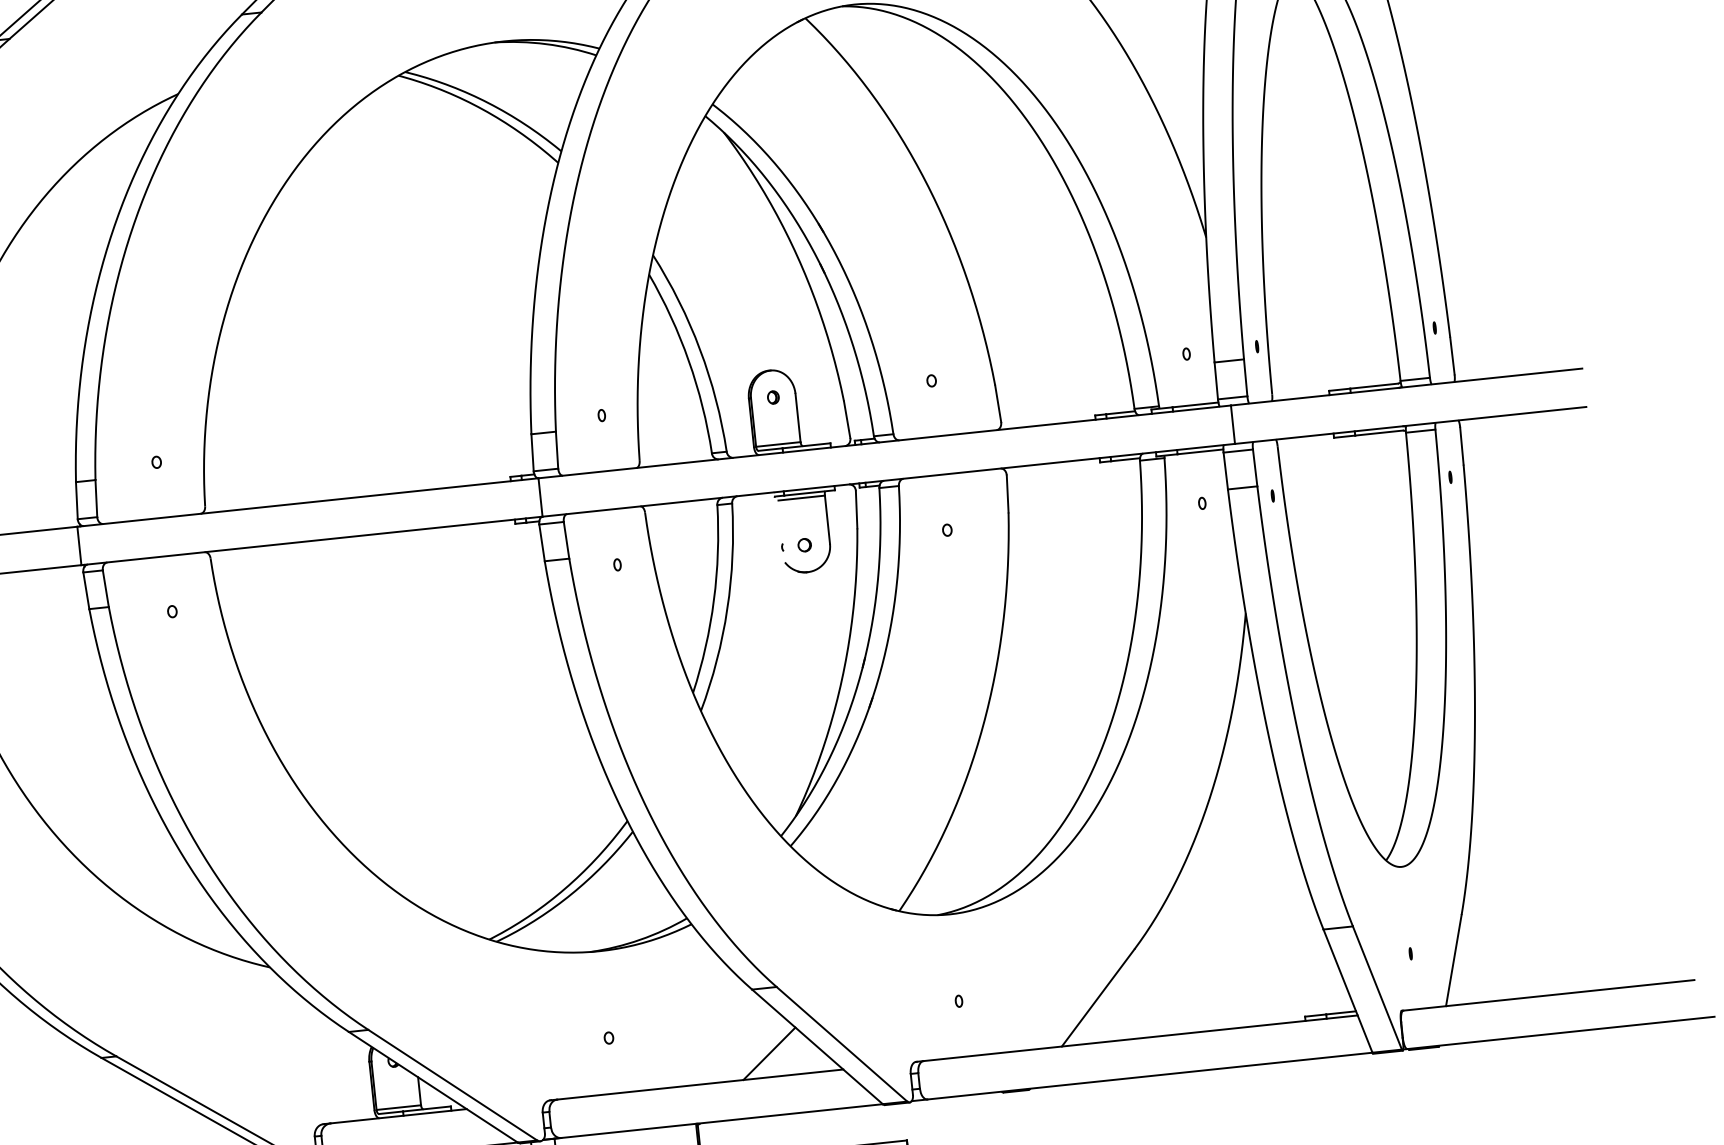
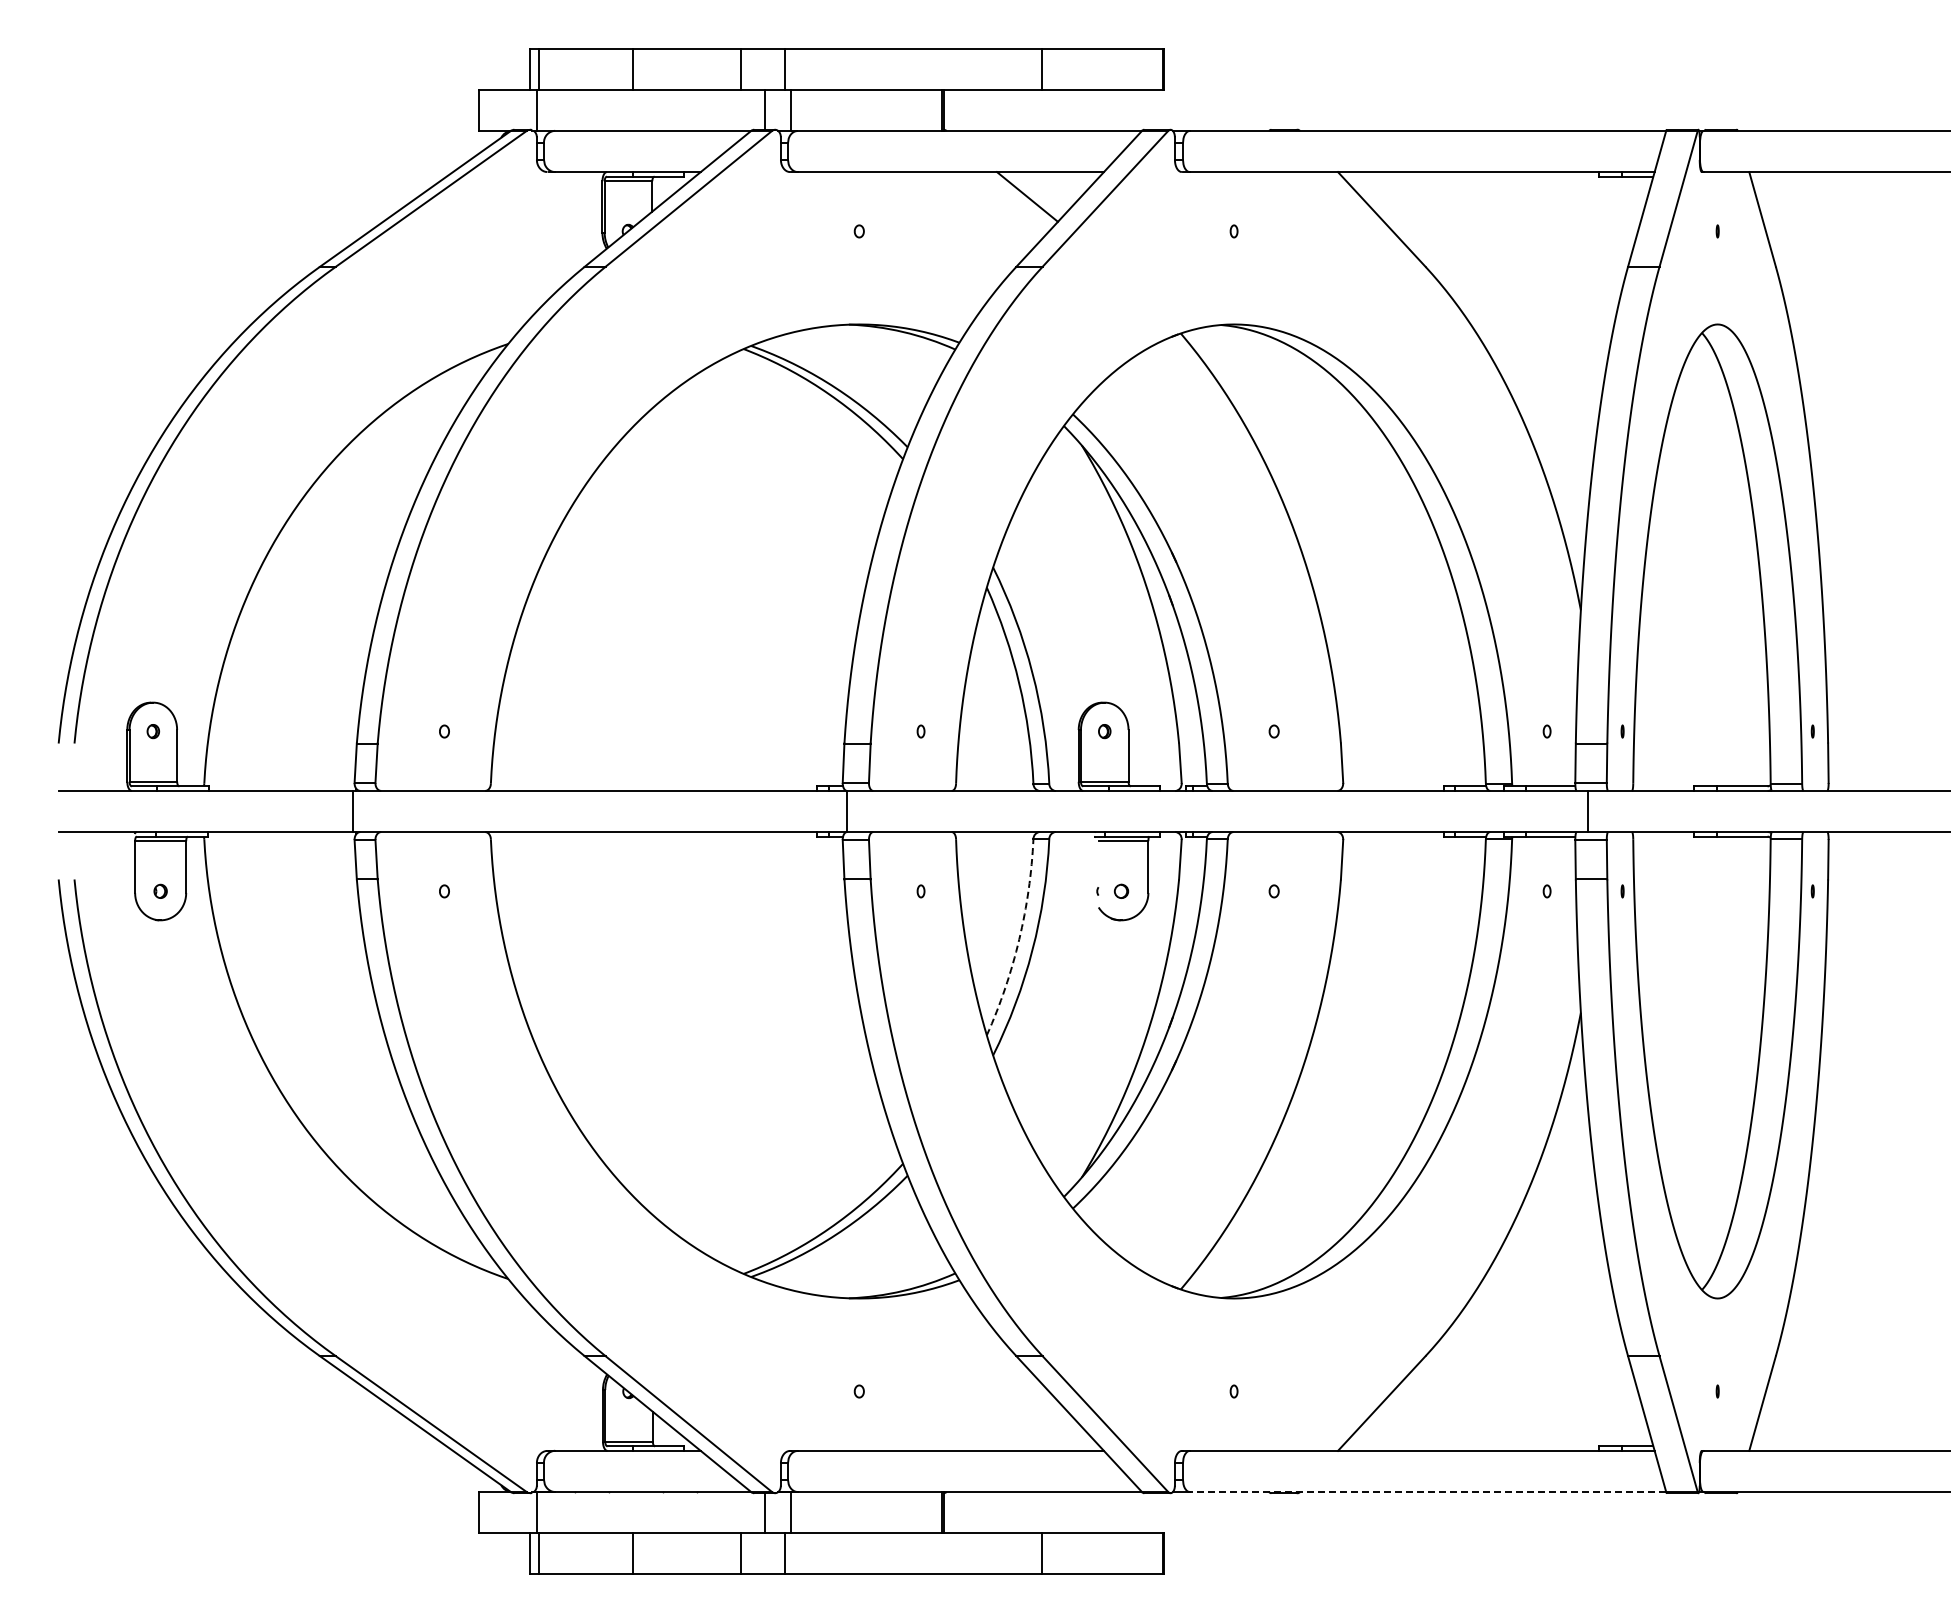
arc: (714, 600) -> (1019, 939), solid -> dashed
line: (769, 1053) -> (1027, 1425), removed
line: (1149, 1076) -> (1427, 1492), solid -> dashed

